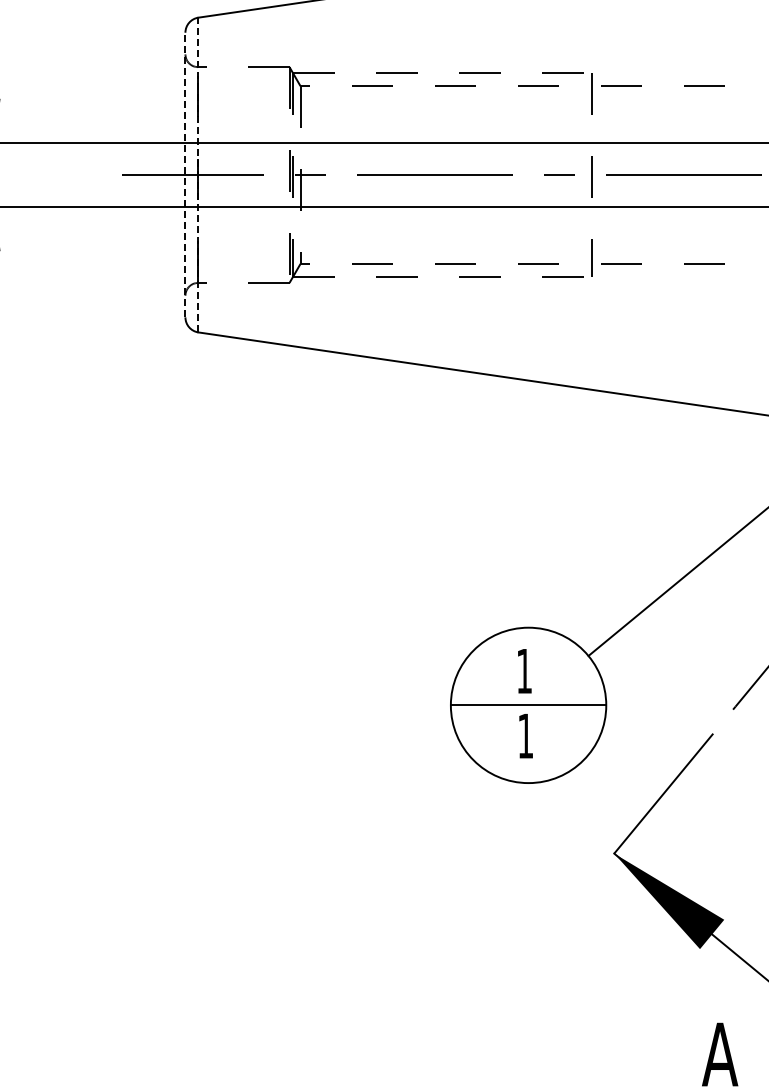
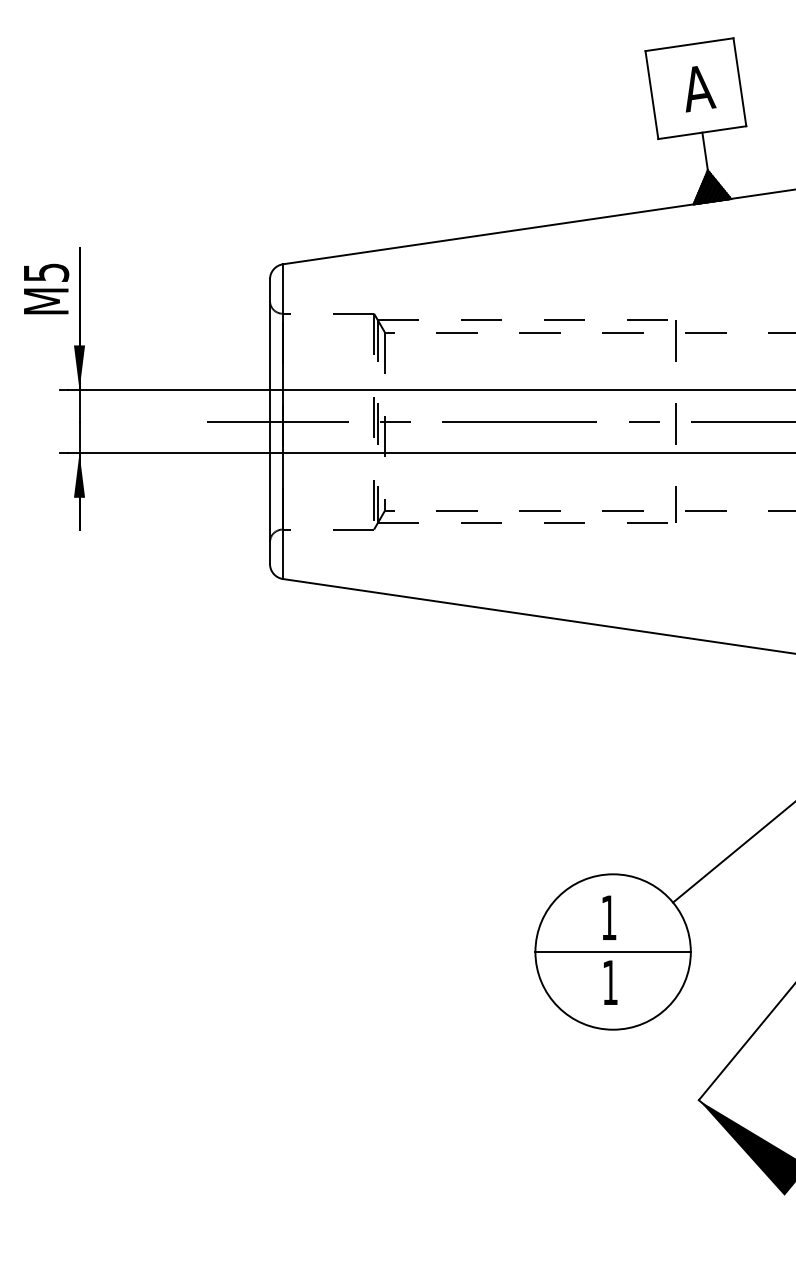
line: (184, 174) -> (269, 421), dashed -> solid
line: (198, 174) -> (283, 421), dashed -> solid

